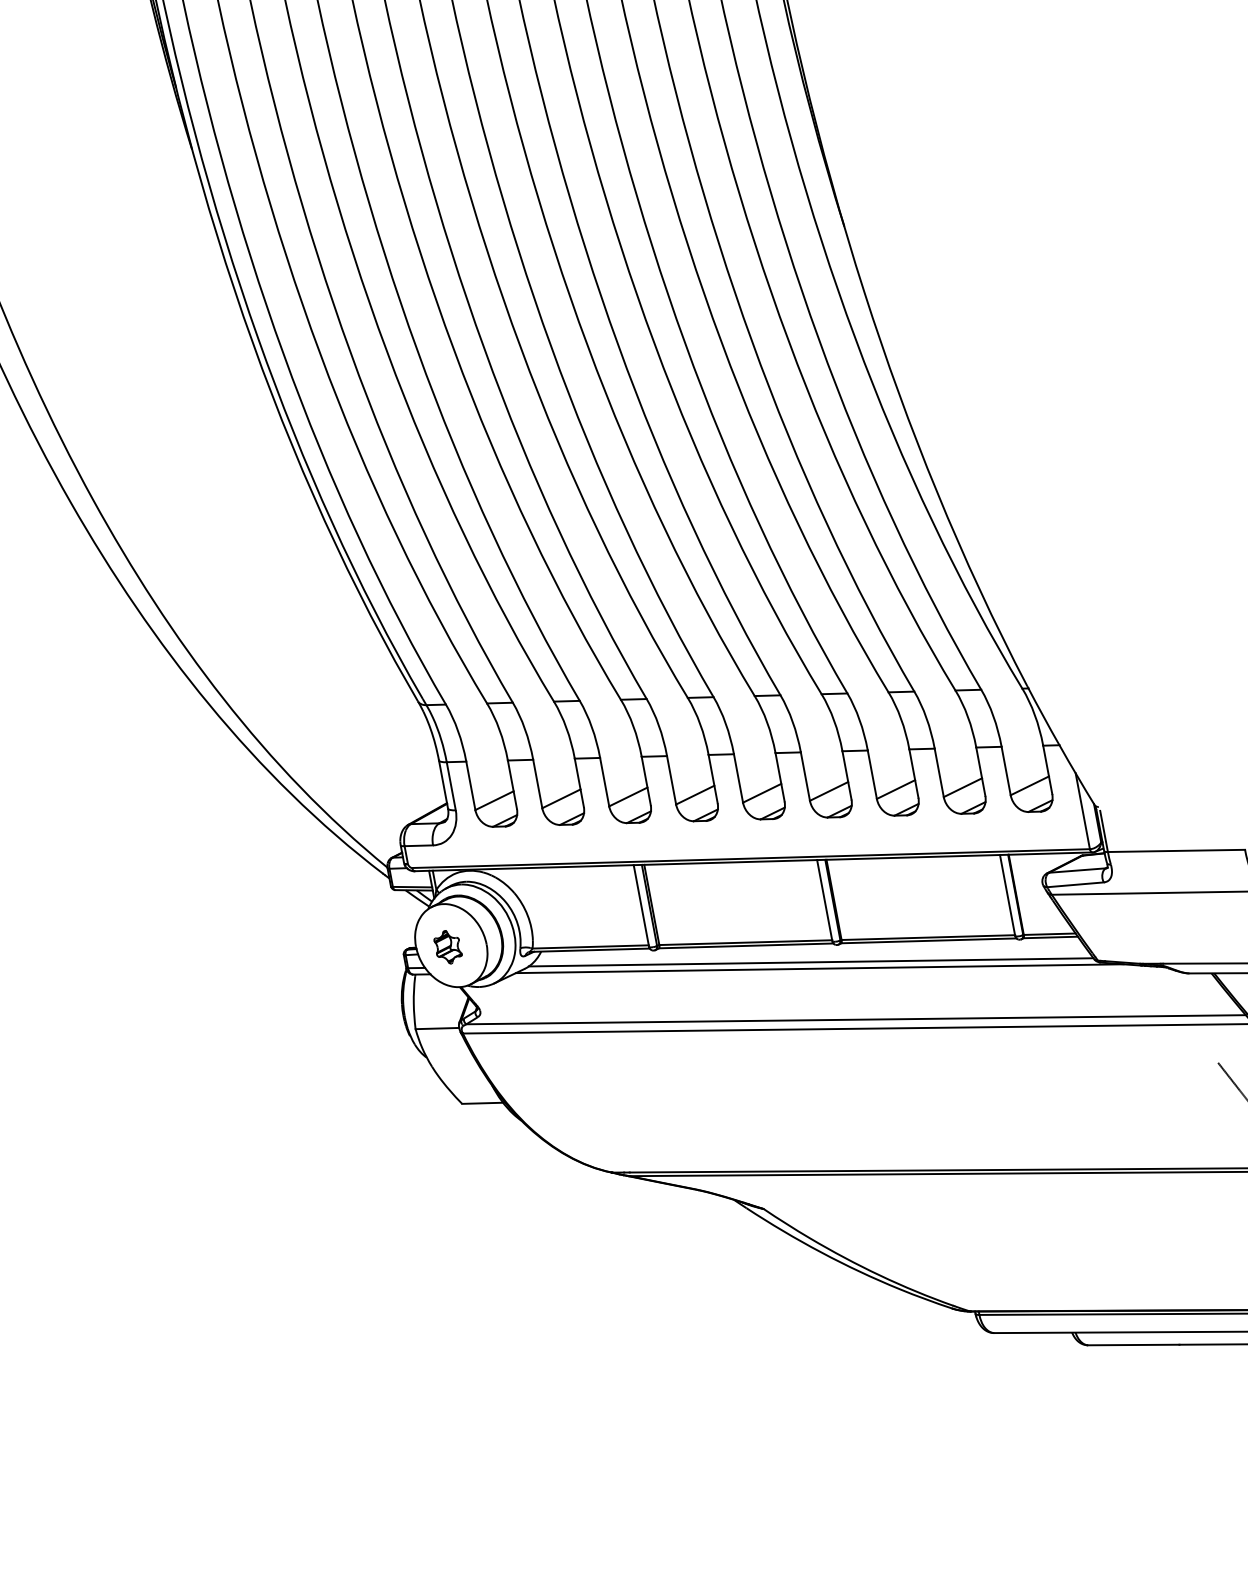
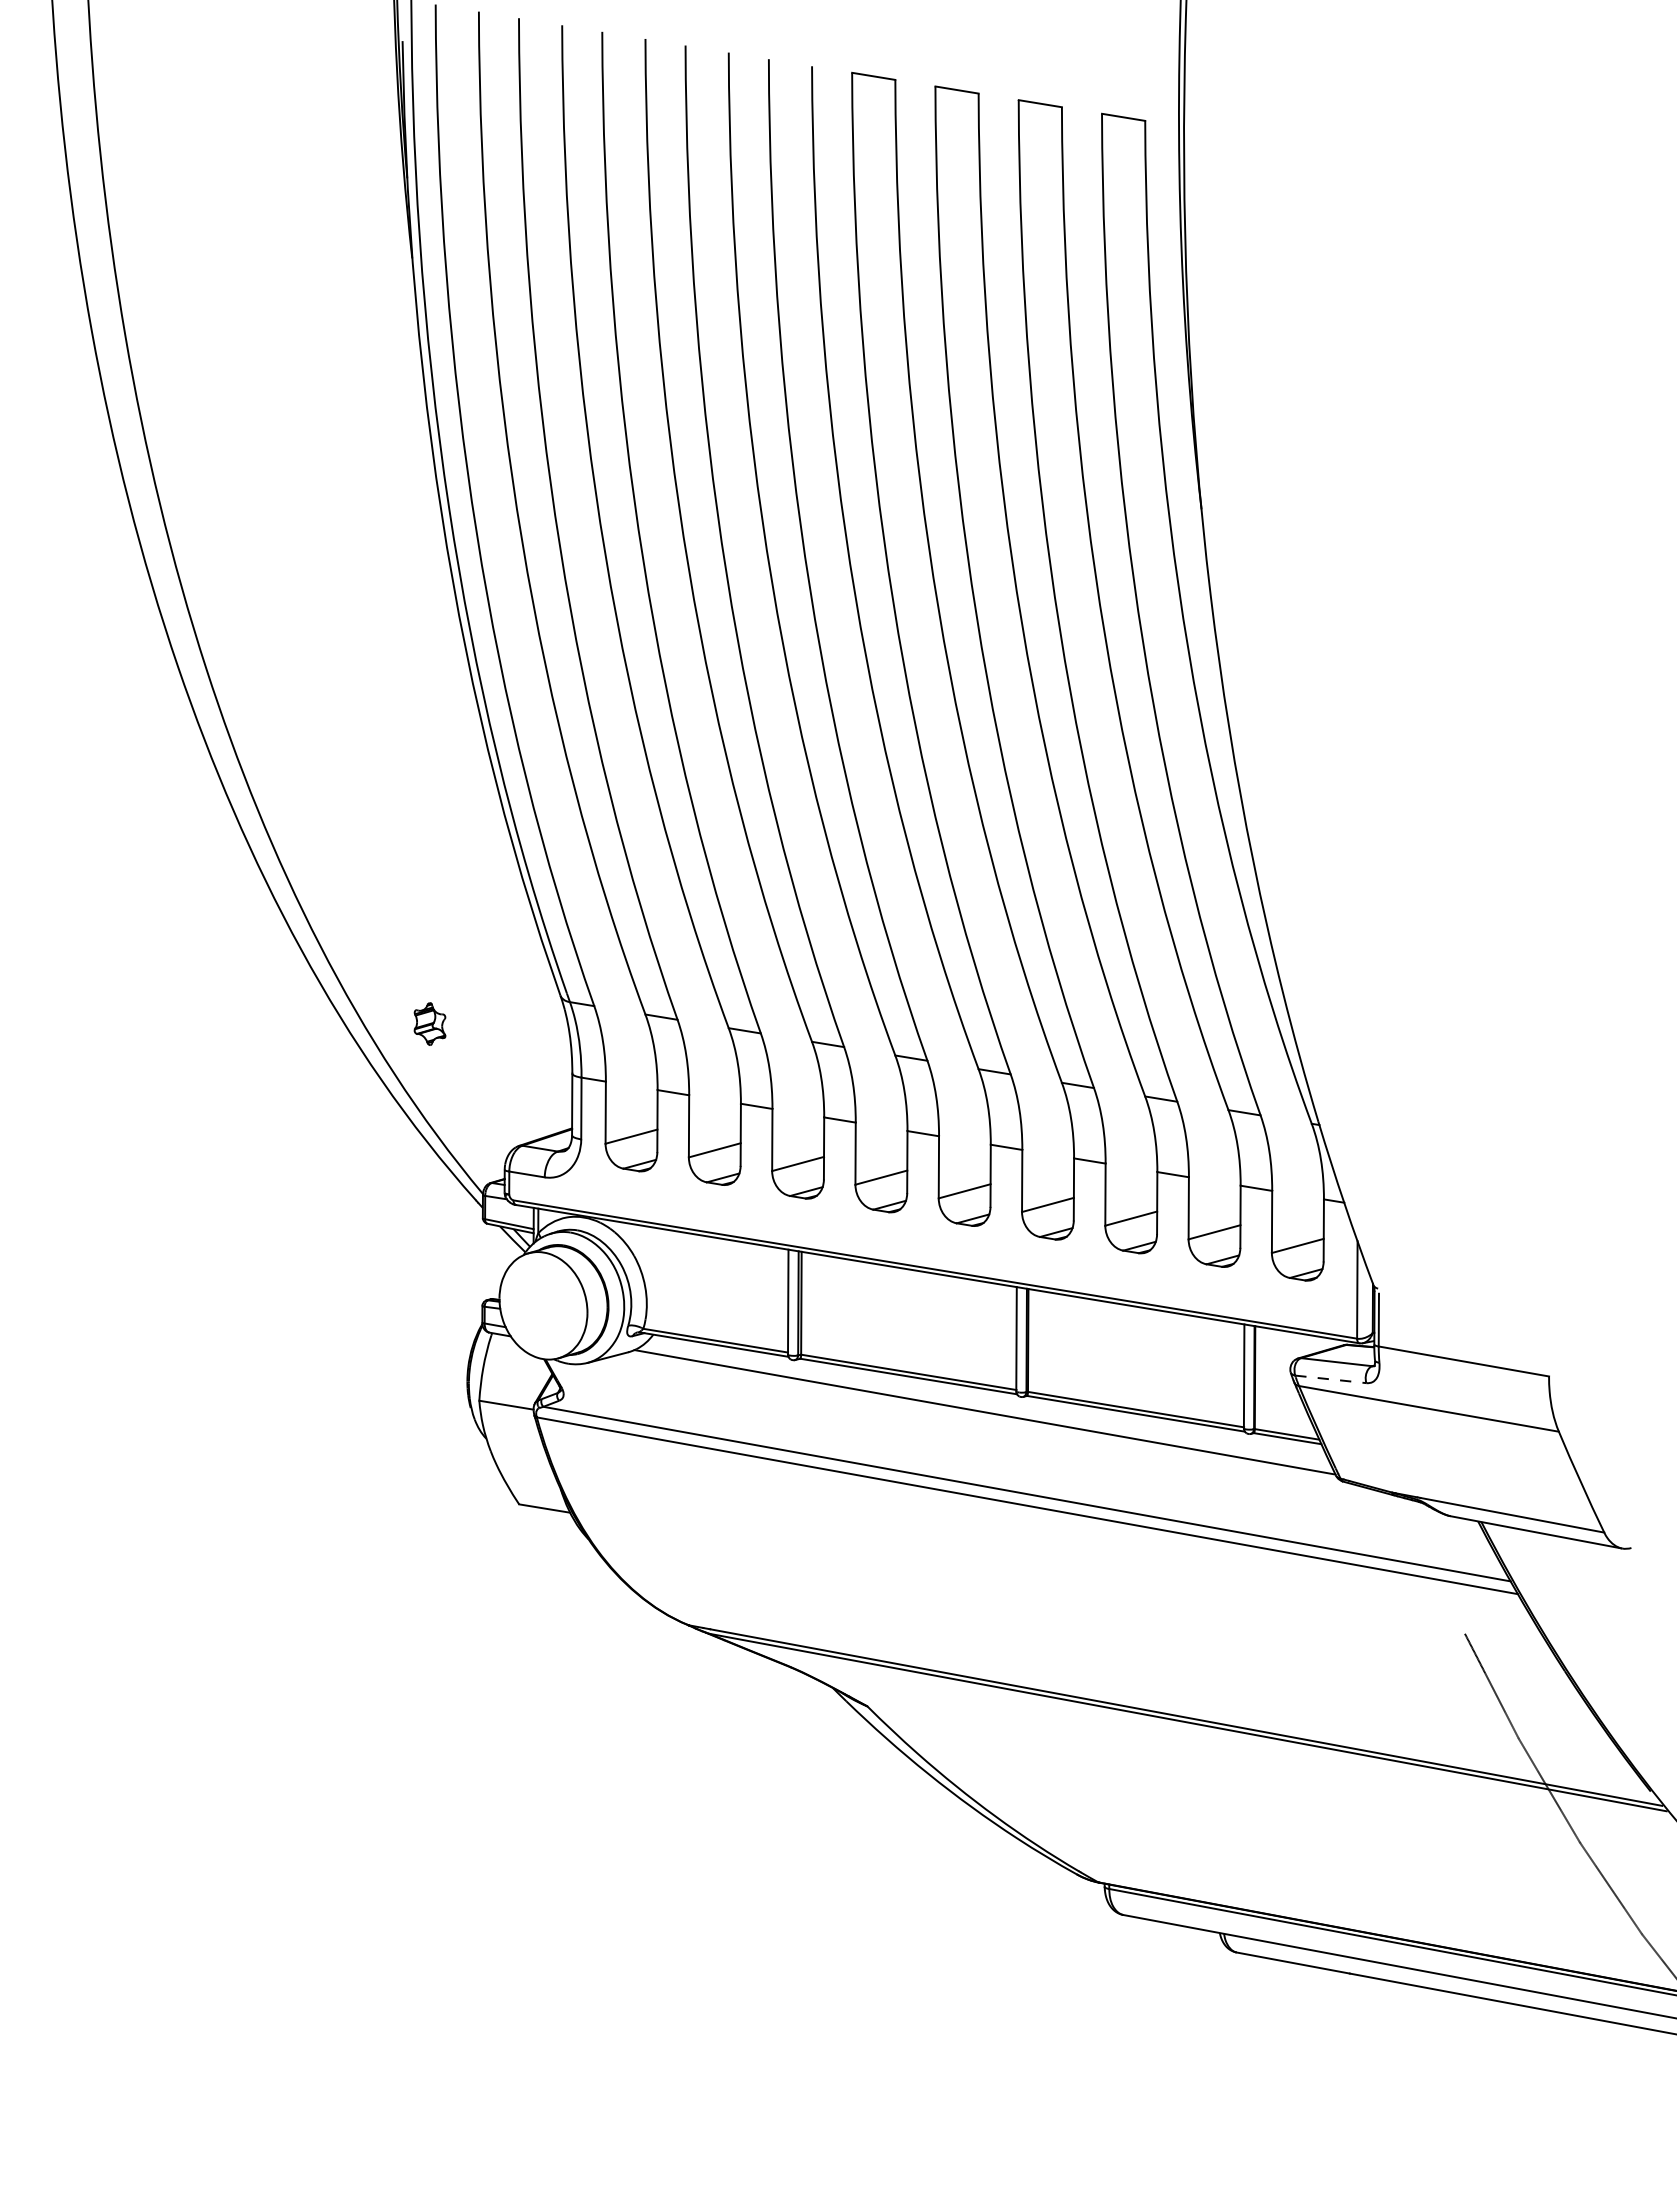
line: (1075, 884) -> (1330, 1379), solid -> dashed
part: (447, 946) -> (429, 1023), moved
line: (819, 968) -> (993, 1422), removed

